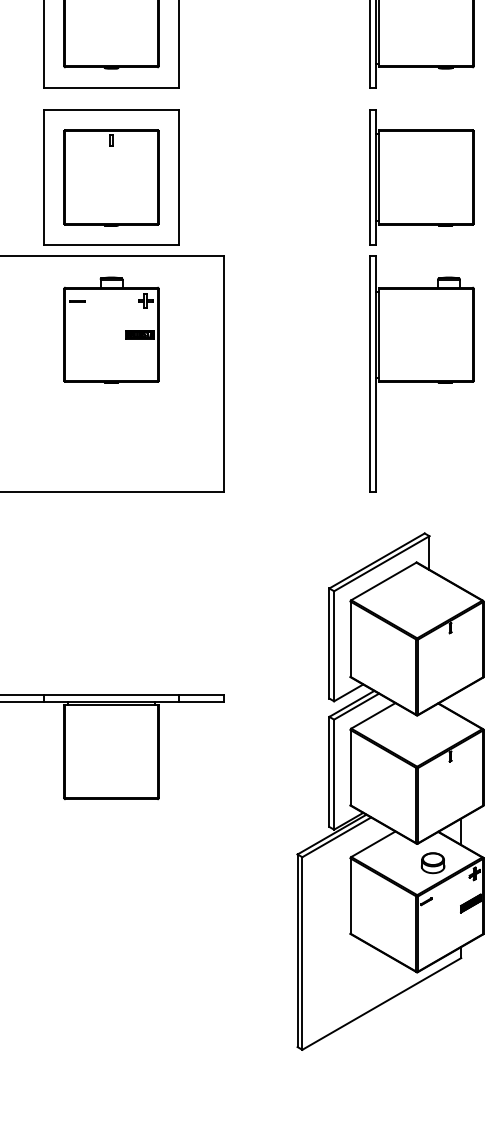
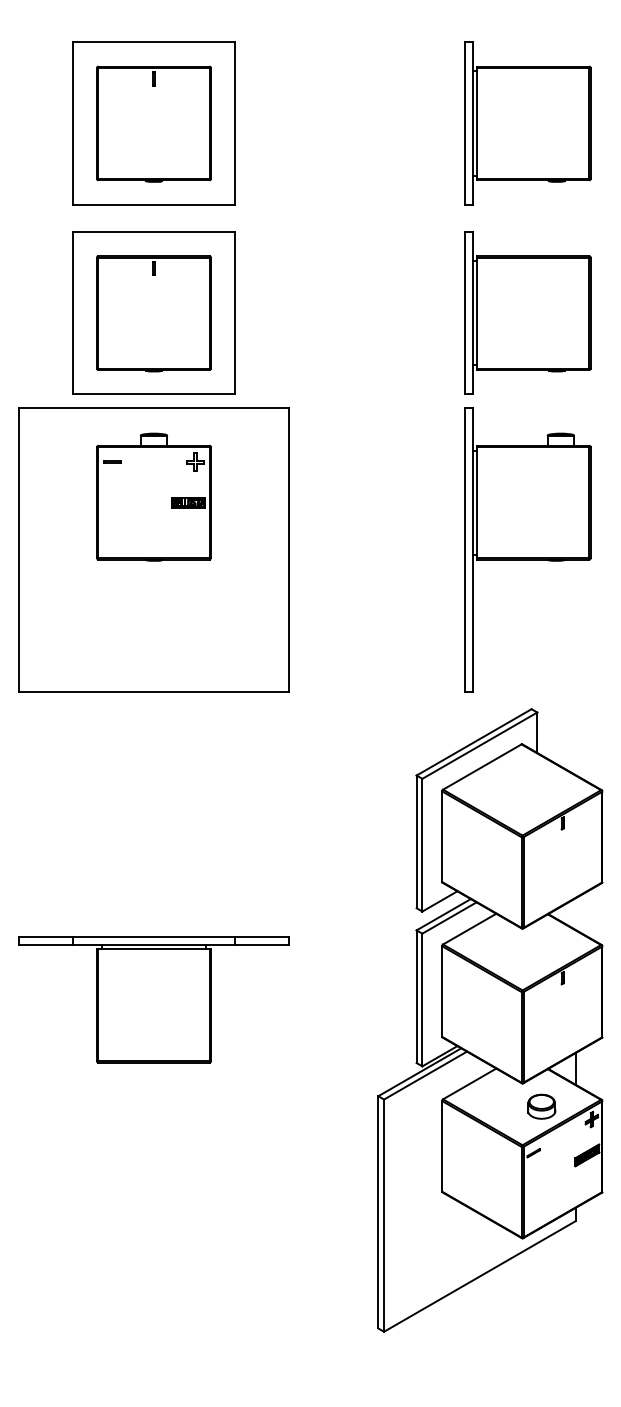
part: (390, 791) -> (490, 1020), moved

